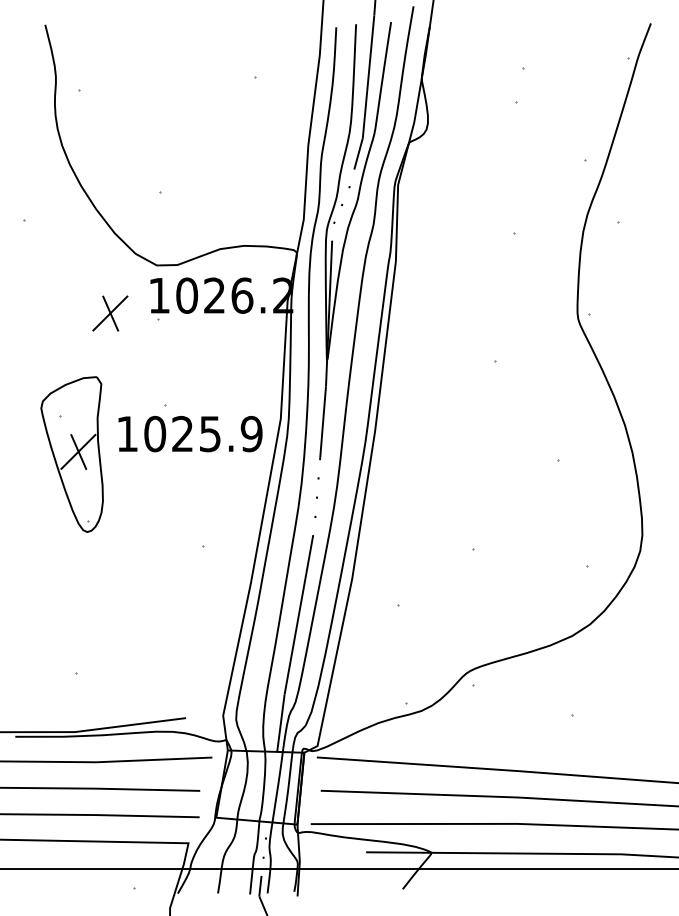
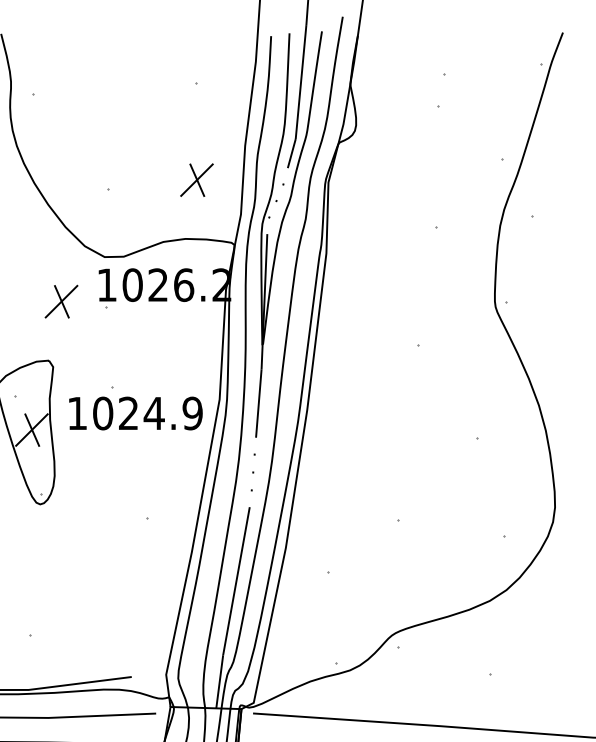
part: (256, 182) -> (197, 180), added
text: (209, 434) -> (153, 413), 1025.9 -> 1024.9

